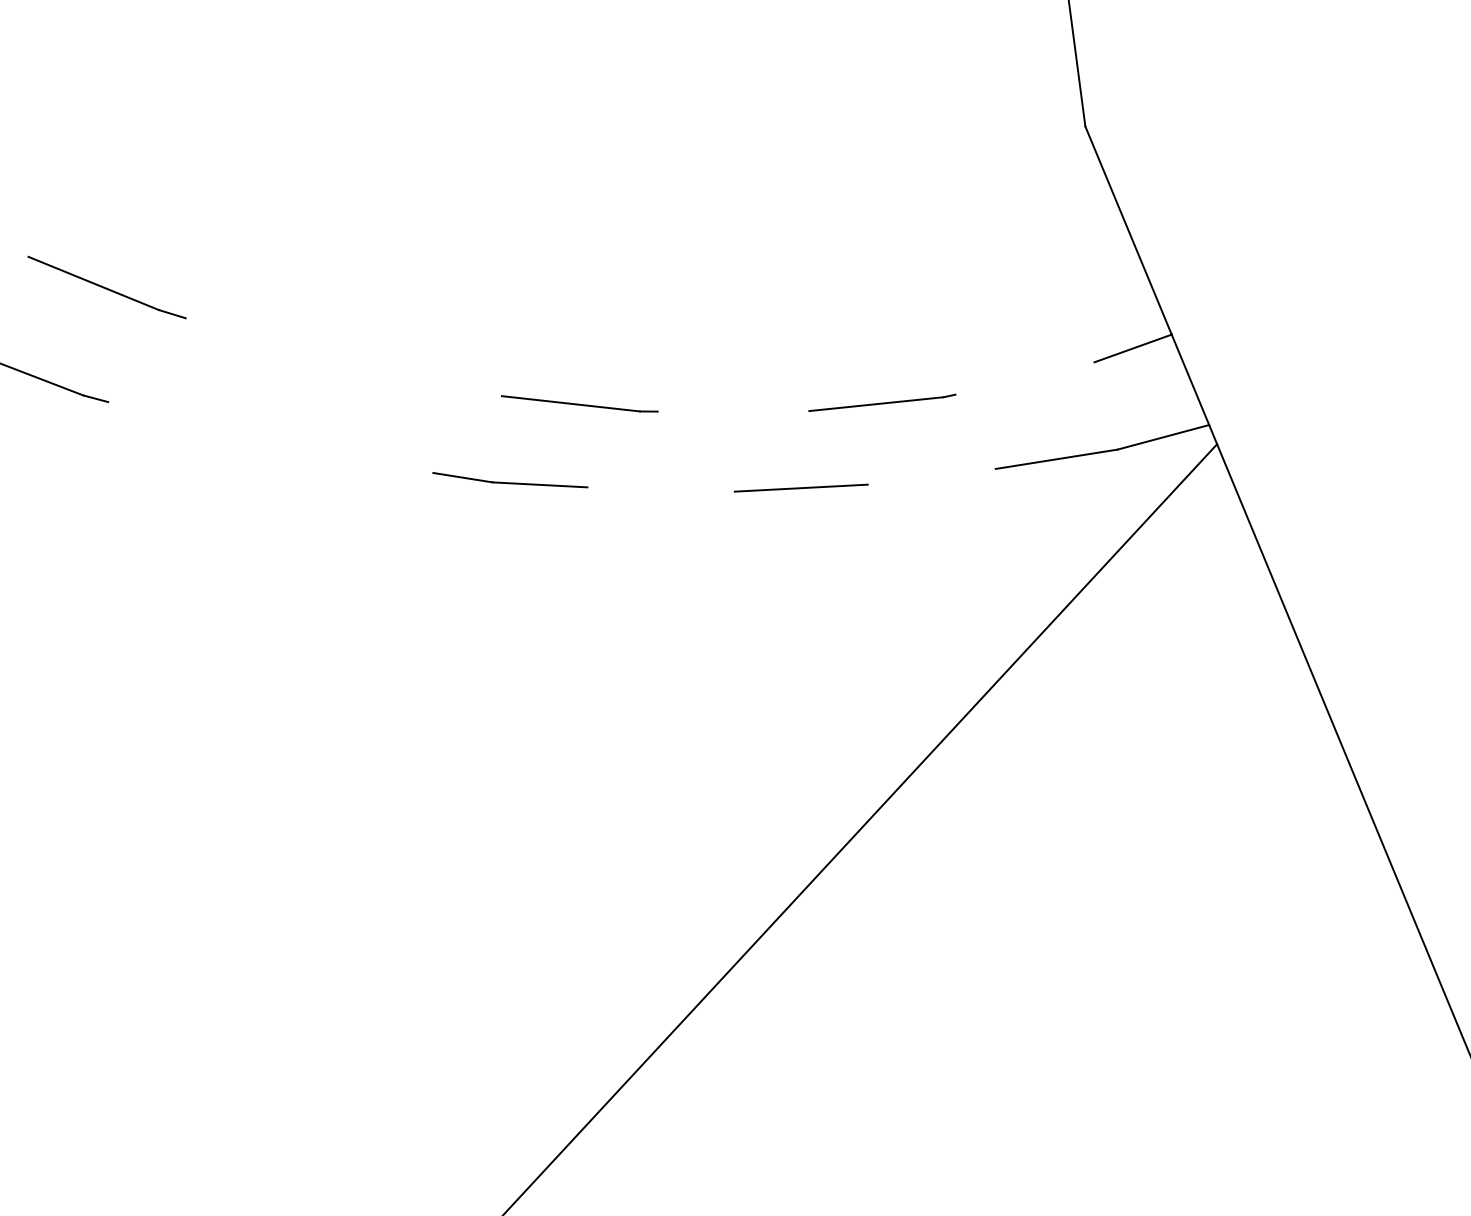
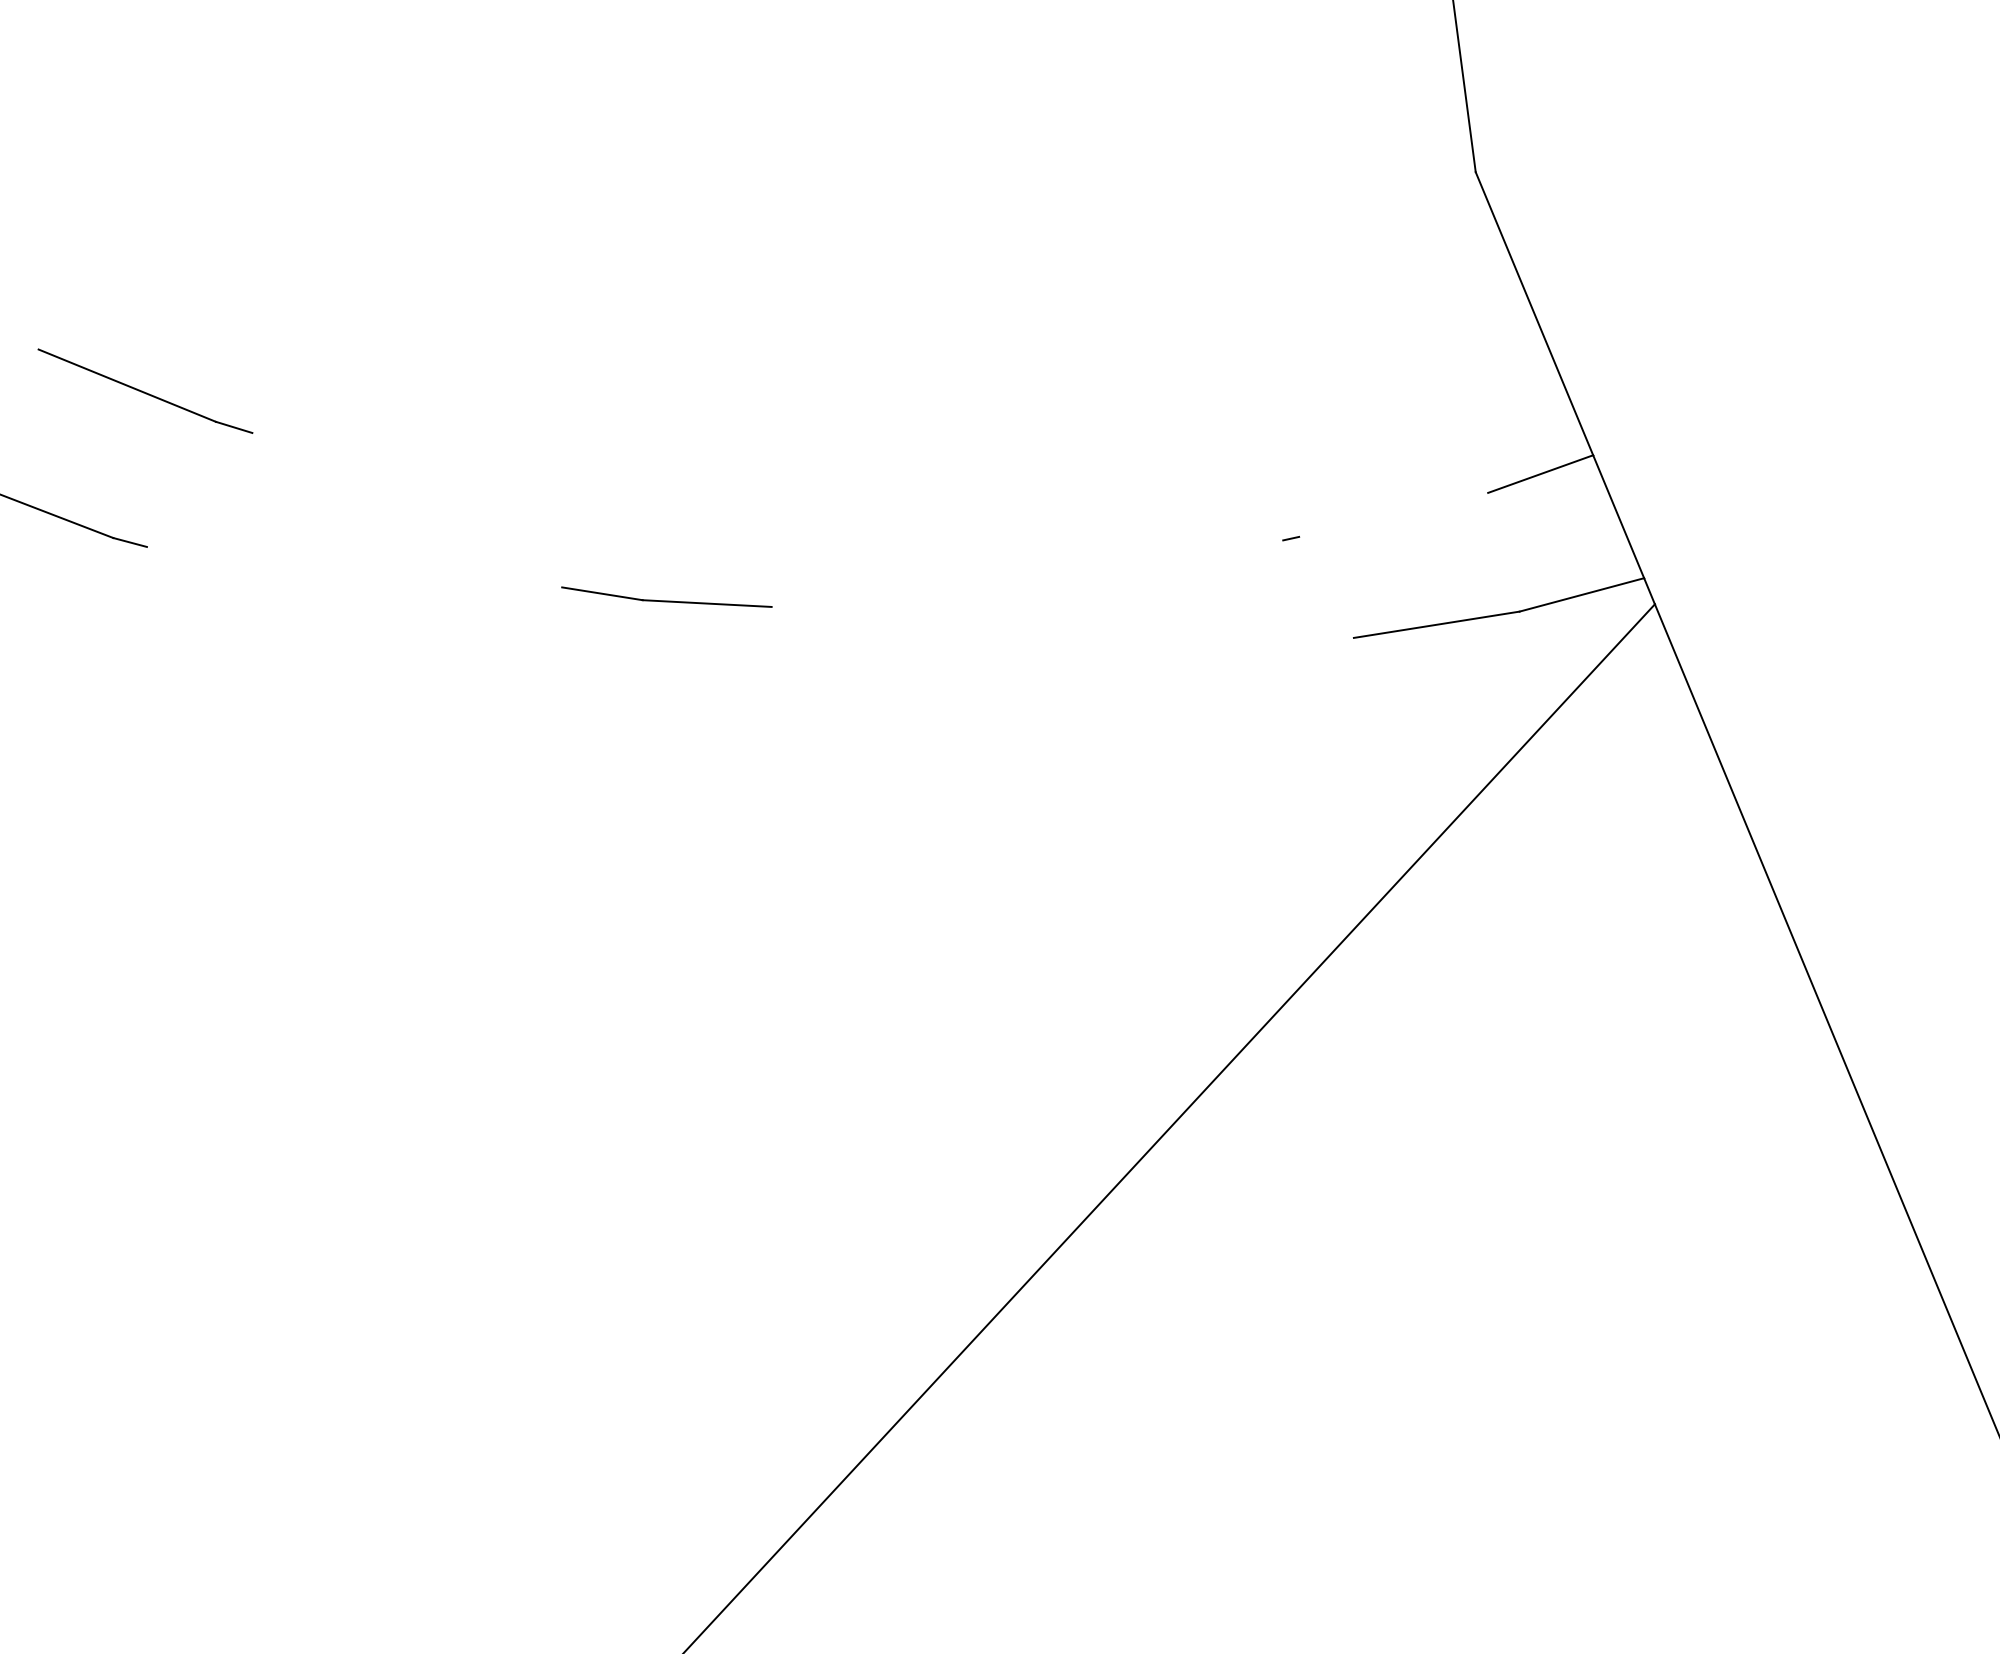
part: (579, 403) -> (788, 549), removed
line: (876, 403) -> (1191, 549), removed
part: (510, 479) -> (666, 596), moved
line: (801, 487) -> (1089, 663), removed

